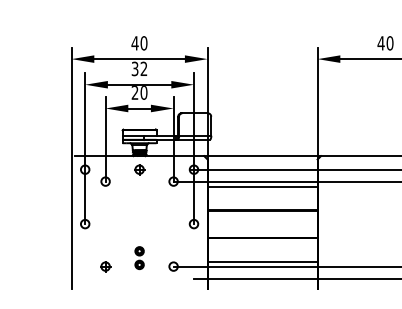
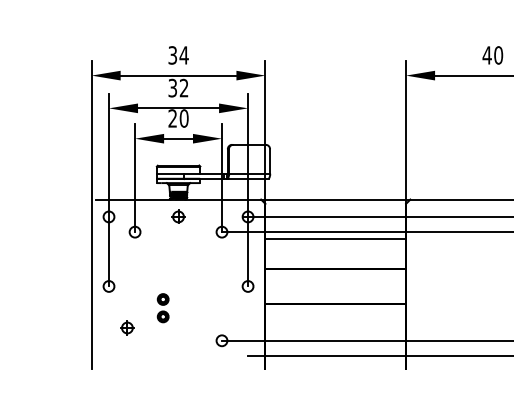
text: (139, 43) -> (178, 55), 40 -> 34
part: (139, 258) -> (163, 308), moved
line: (262, 261) -> (335, 334), removed
part: (105, 266) -> (127, 327), moved

